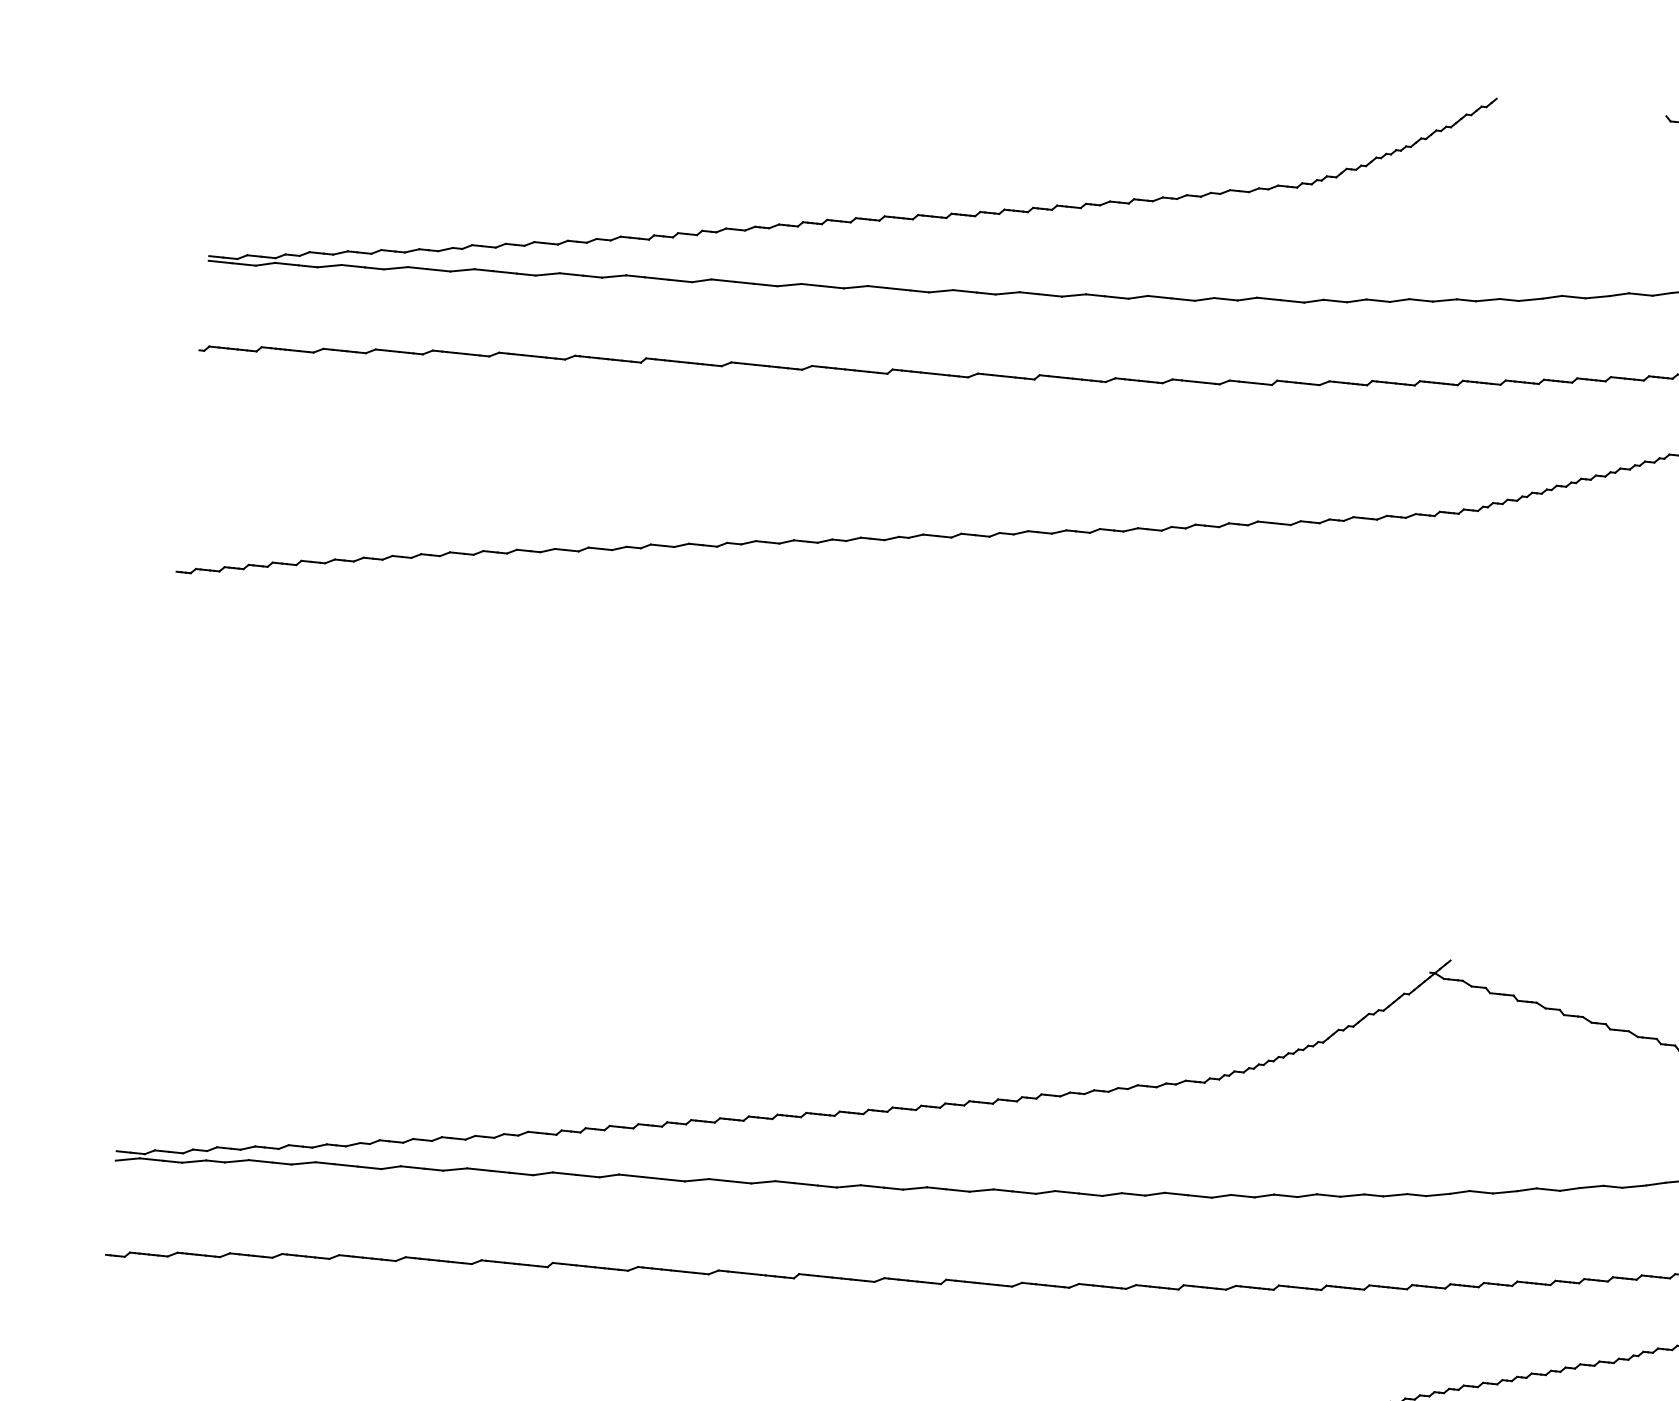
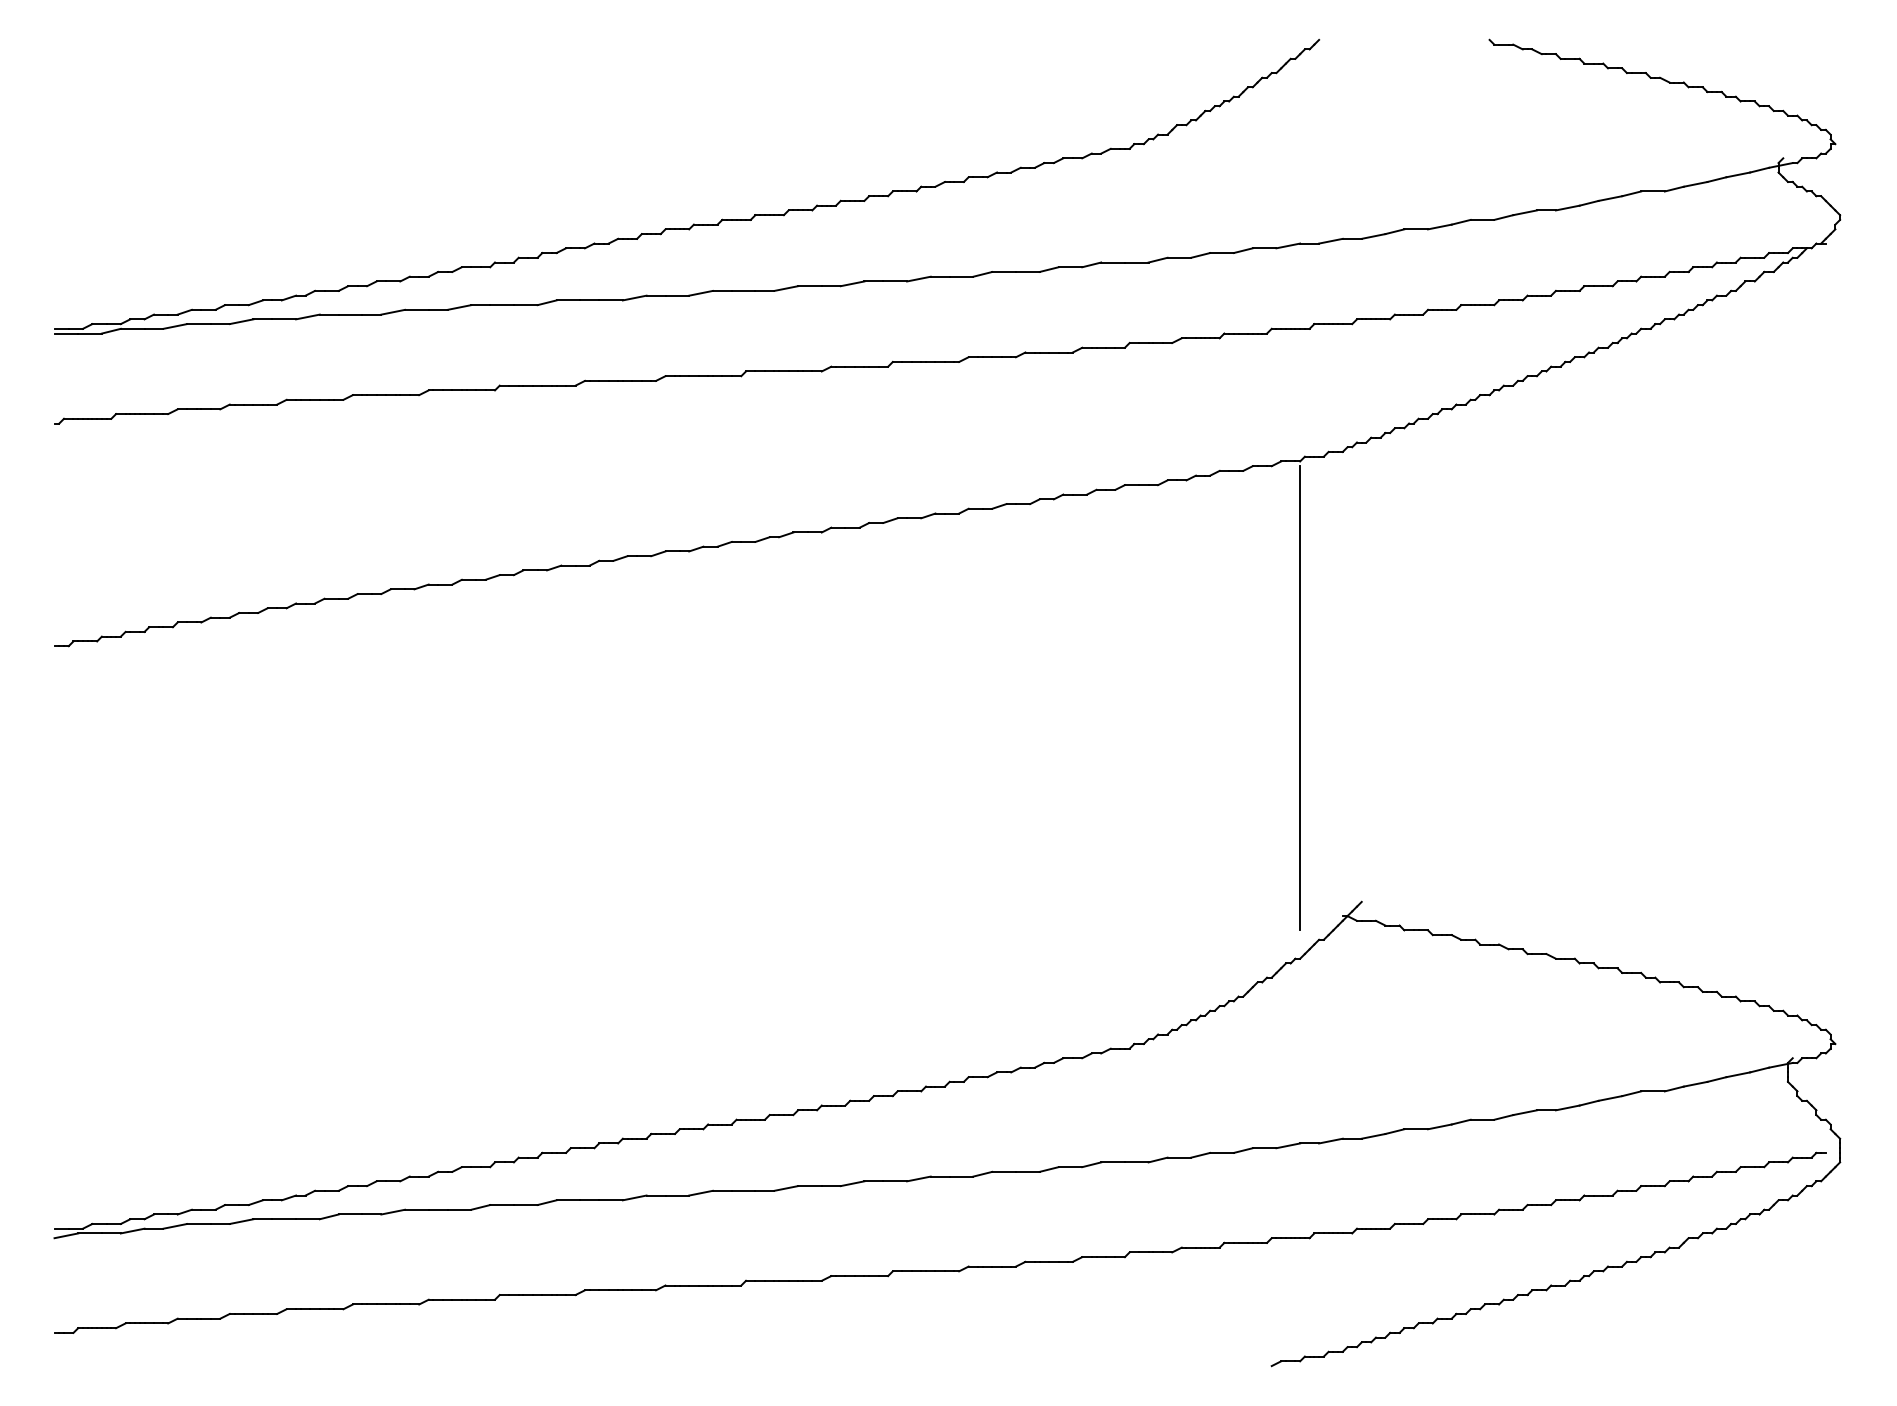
line: (1410, 751) -> (1300, 698), added

